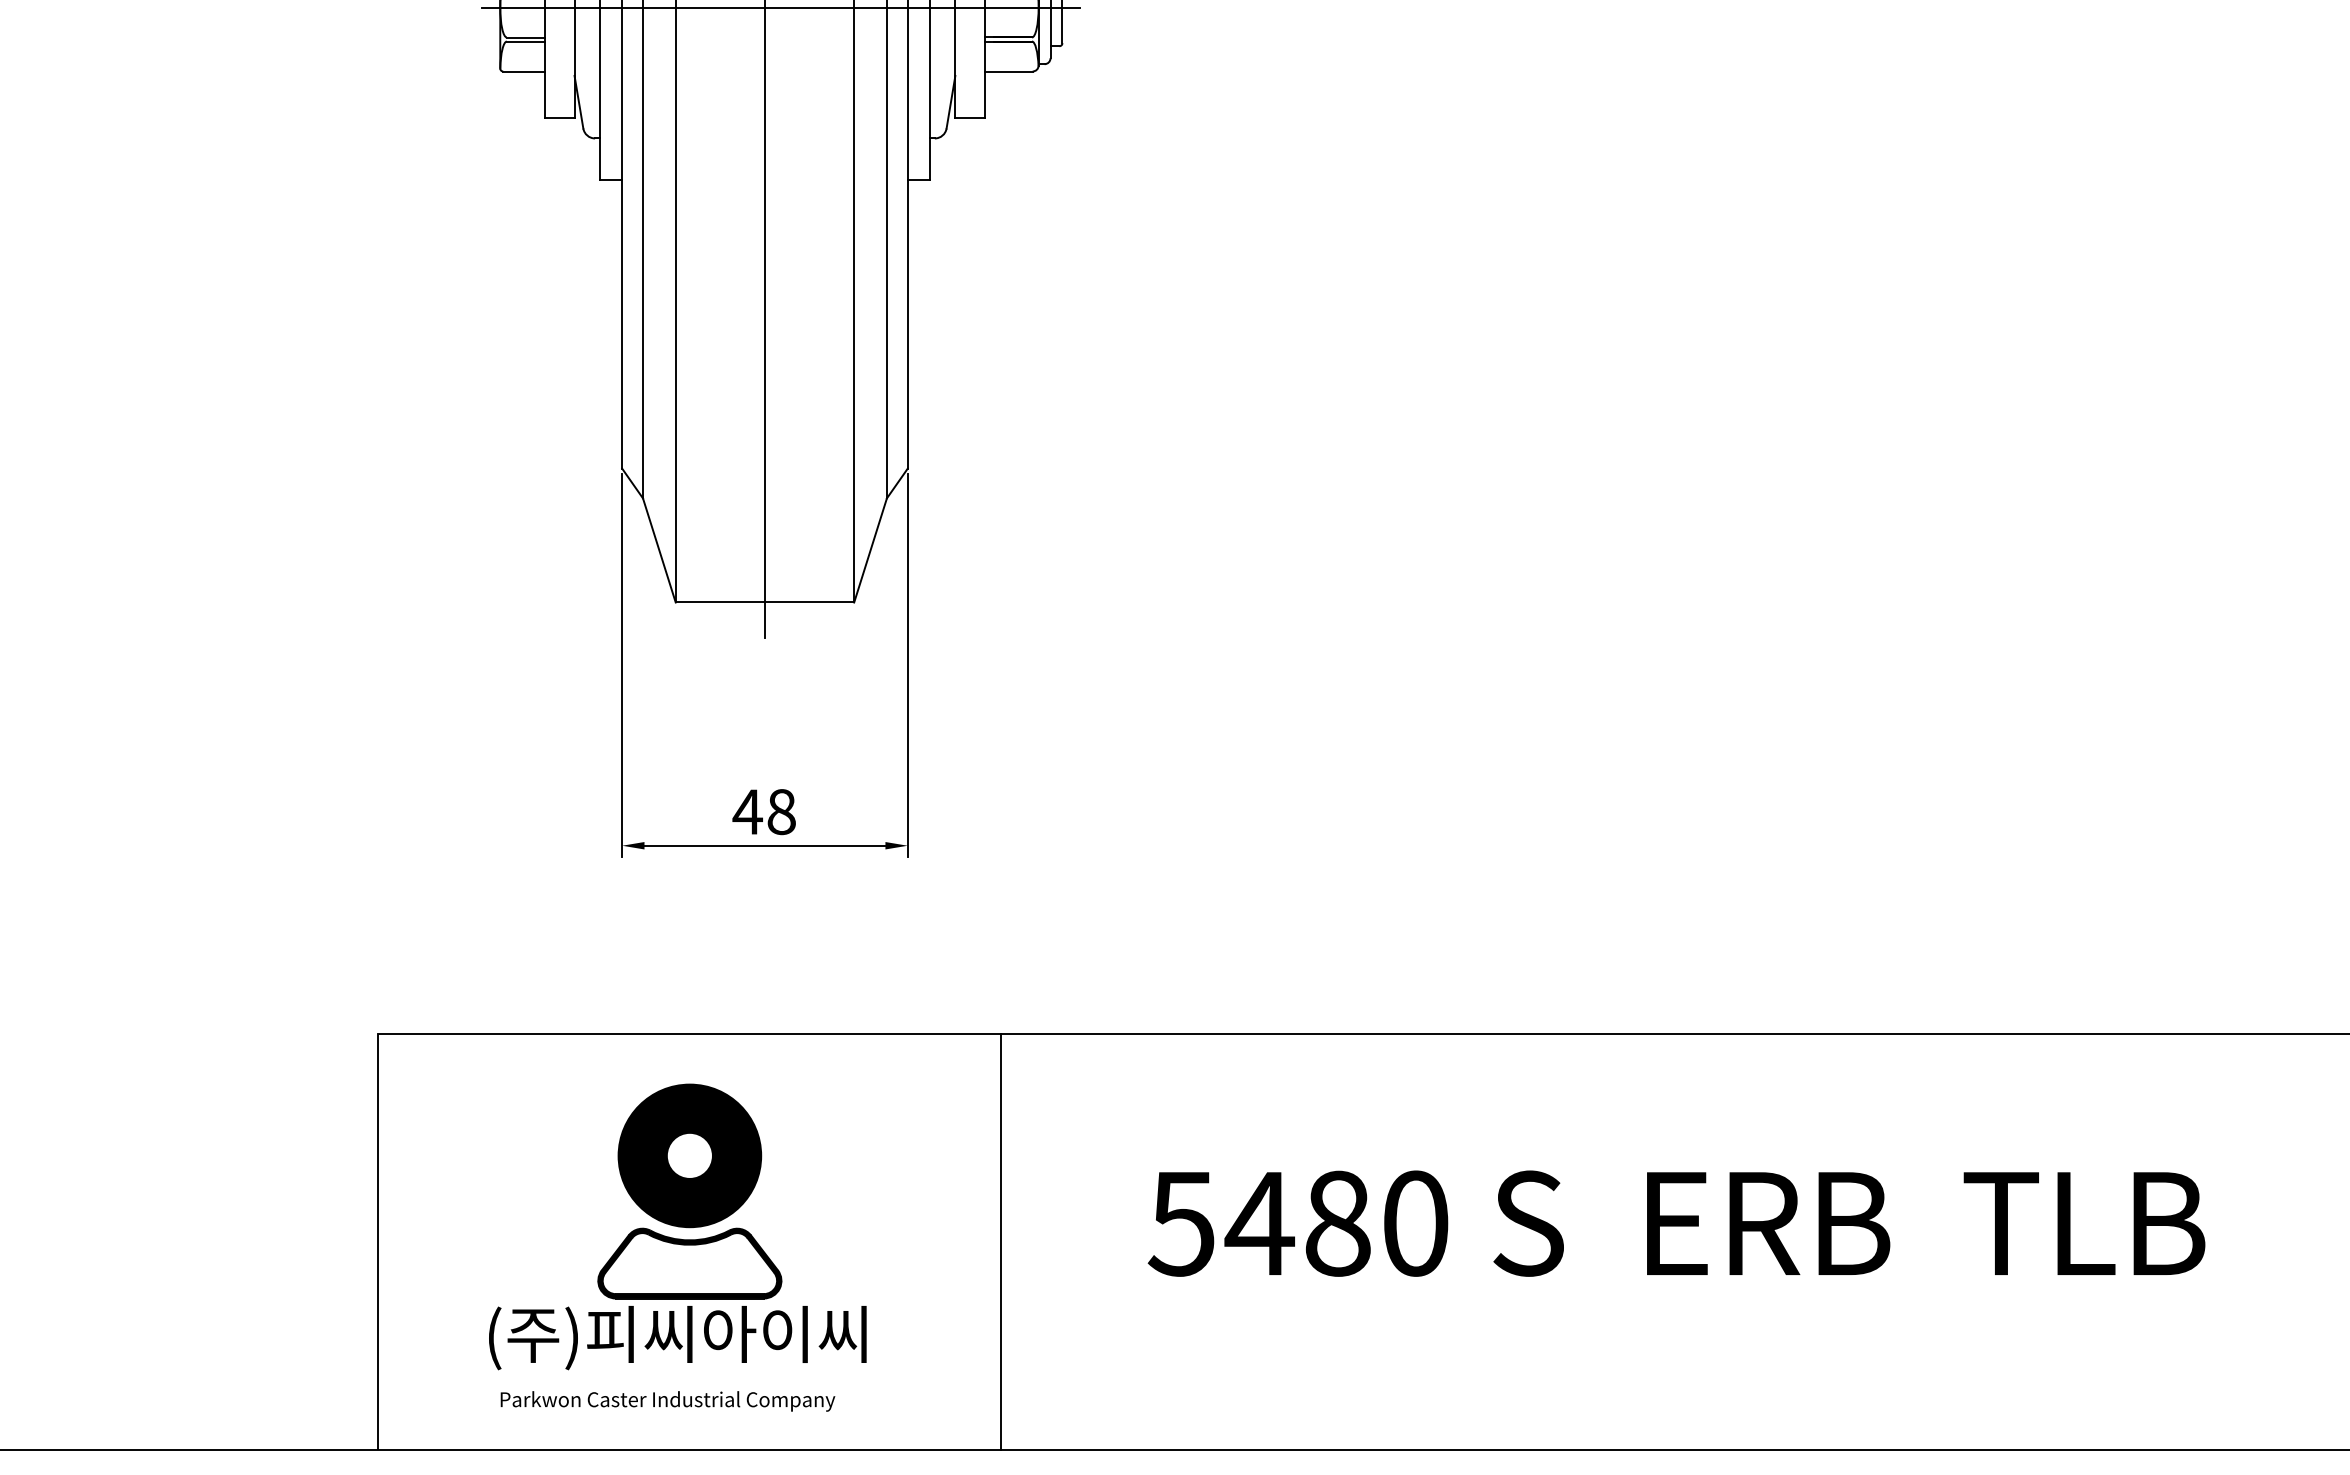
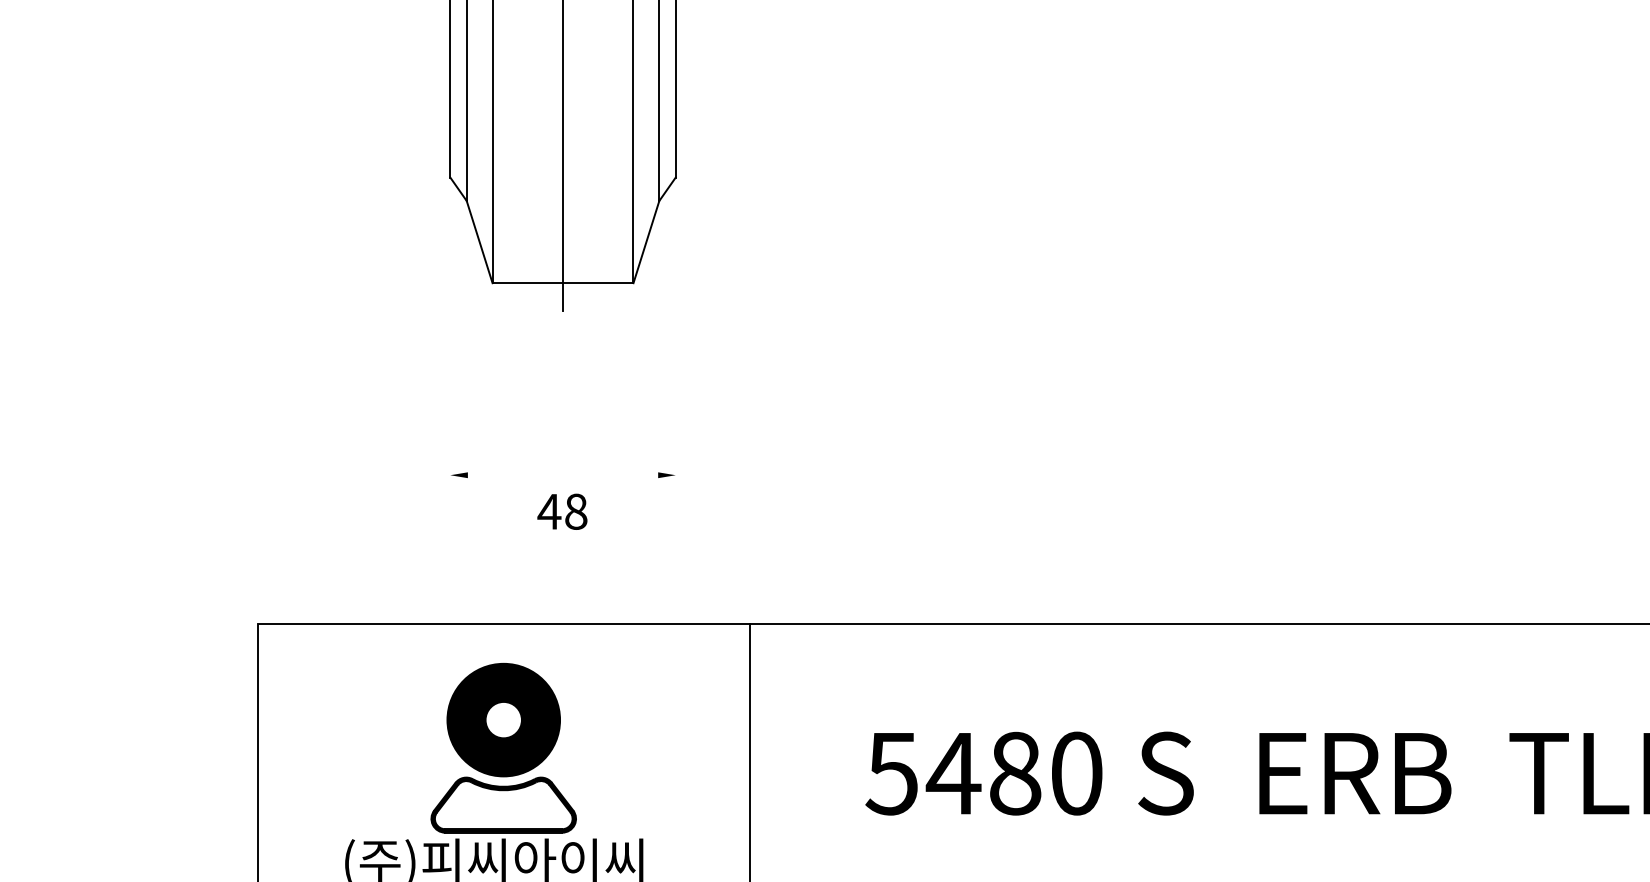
line: (622, 665) -> (450, 332), removed
line: (907, 665) -> (675, 332), removed
text: (763, 812) -> (561, 512), moved
line: (764, 845) -> (562, 475), removed

